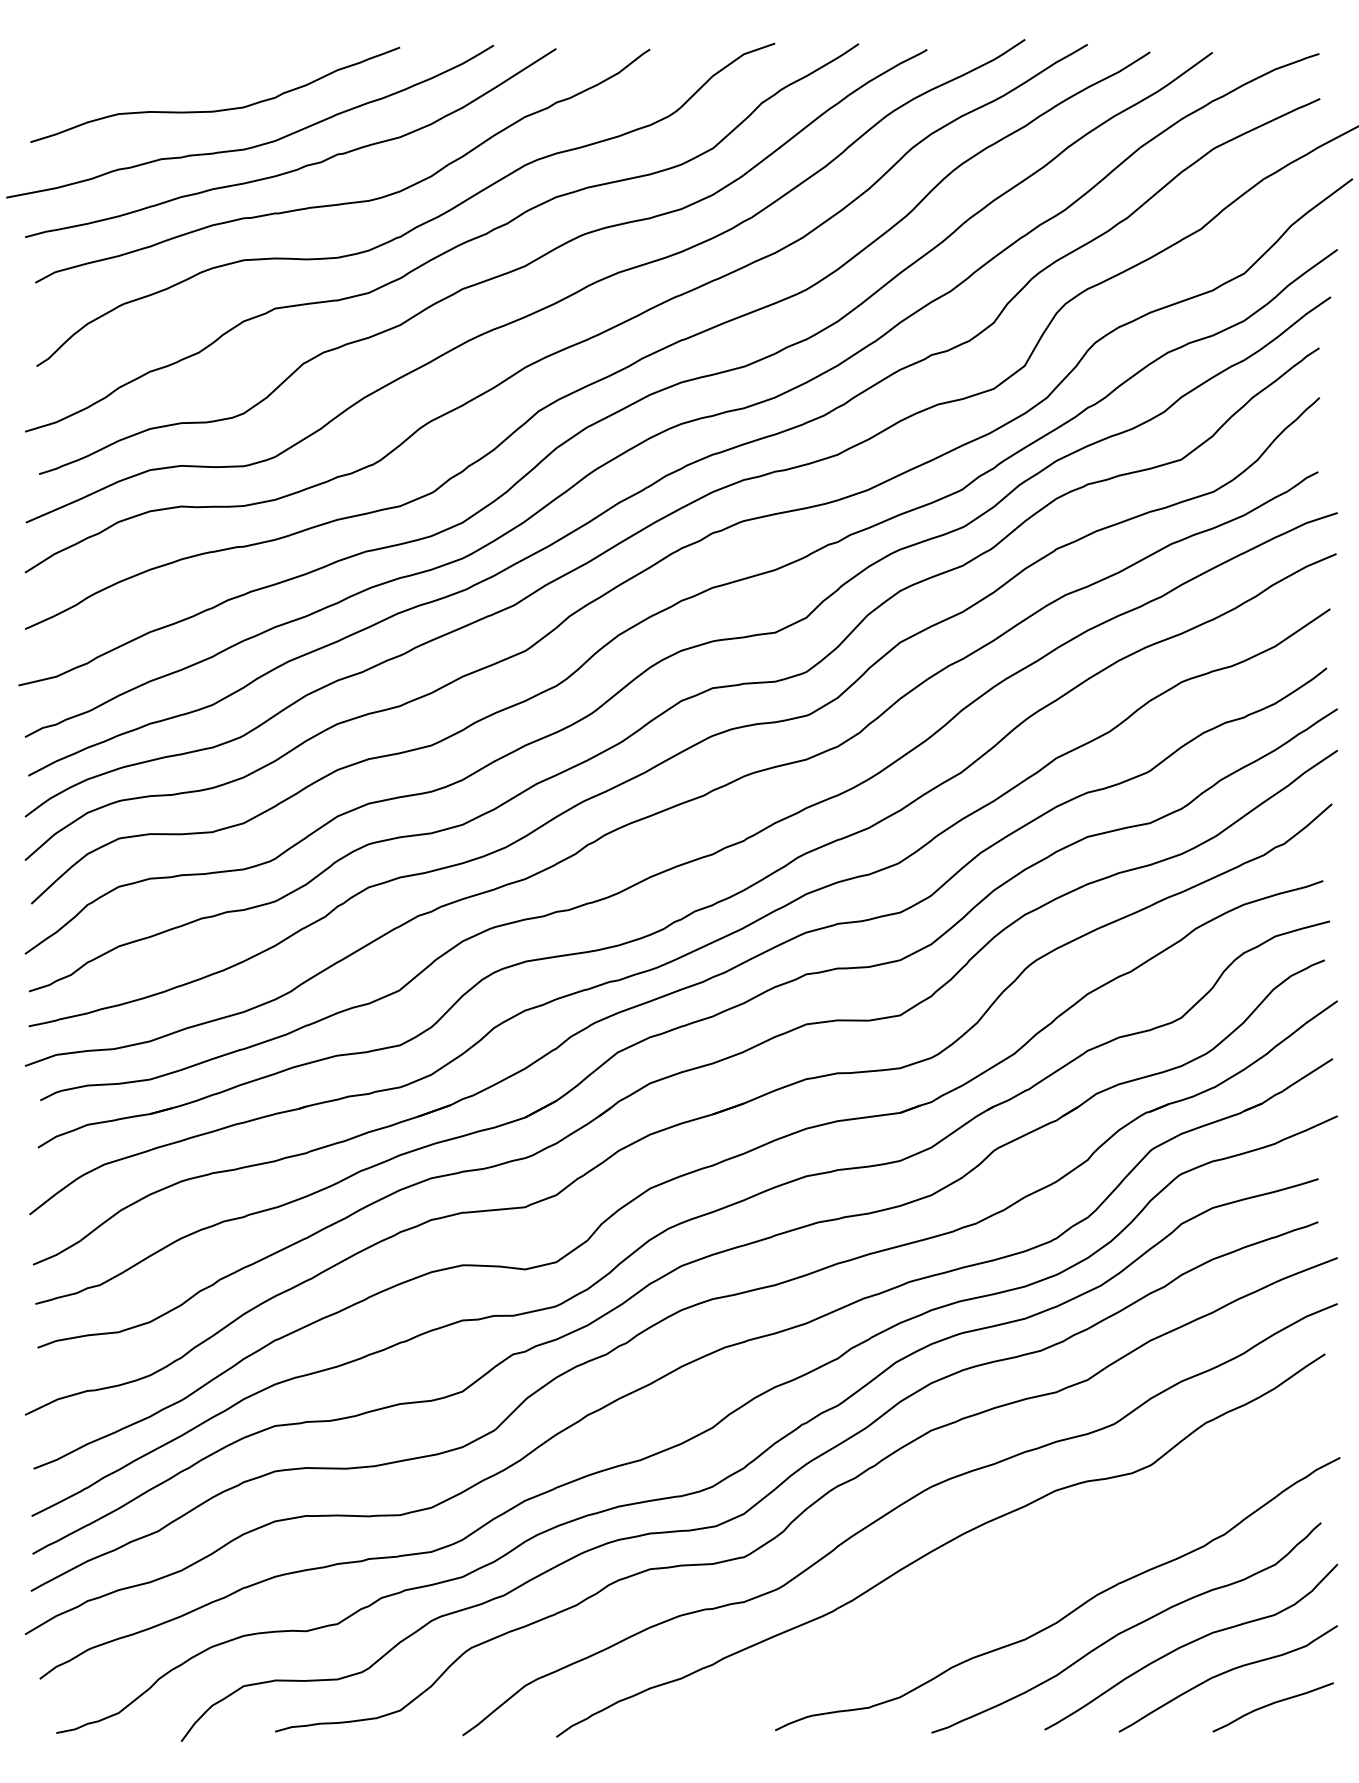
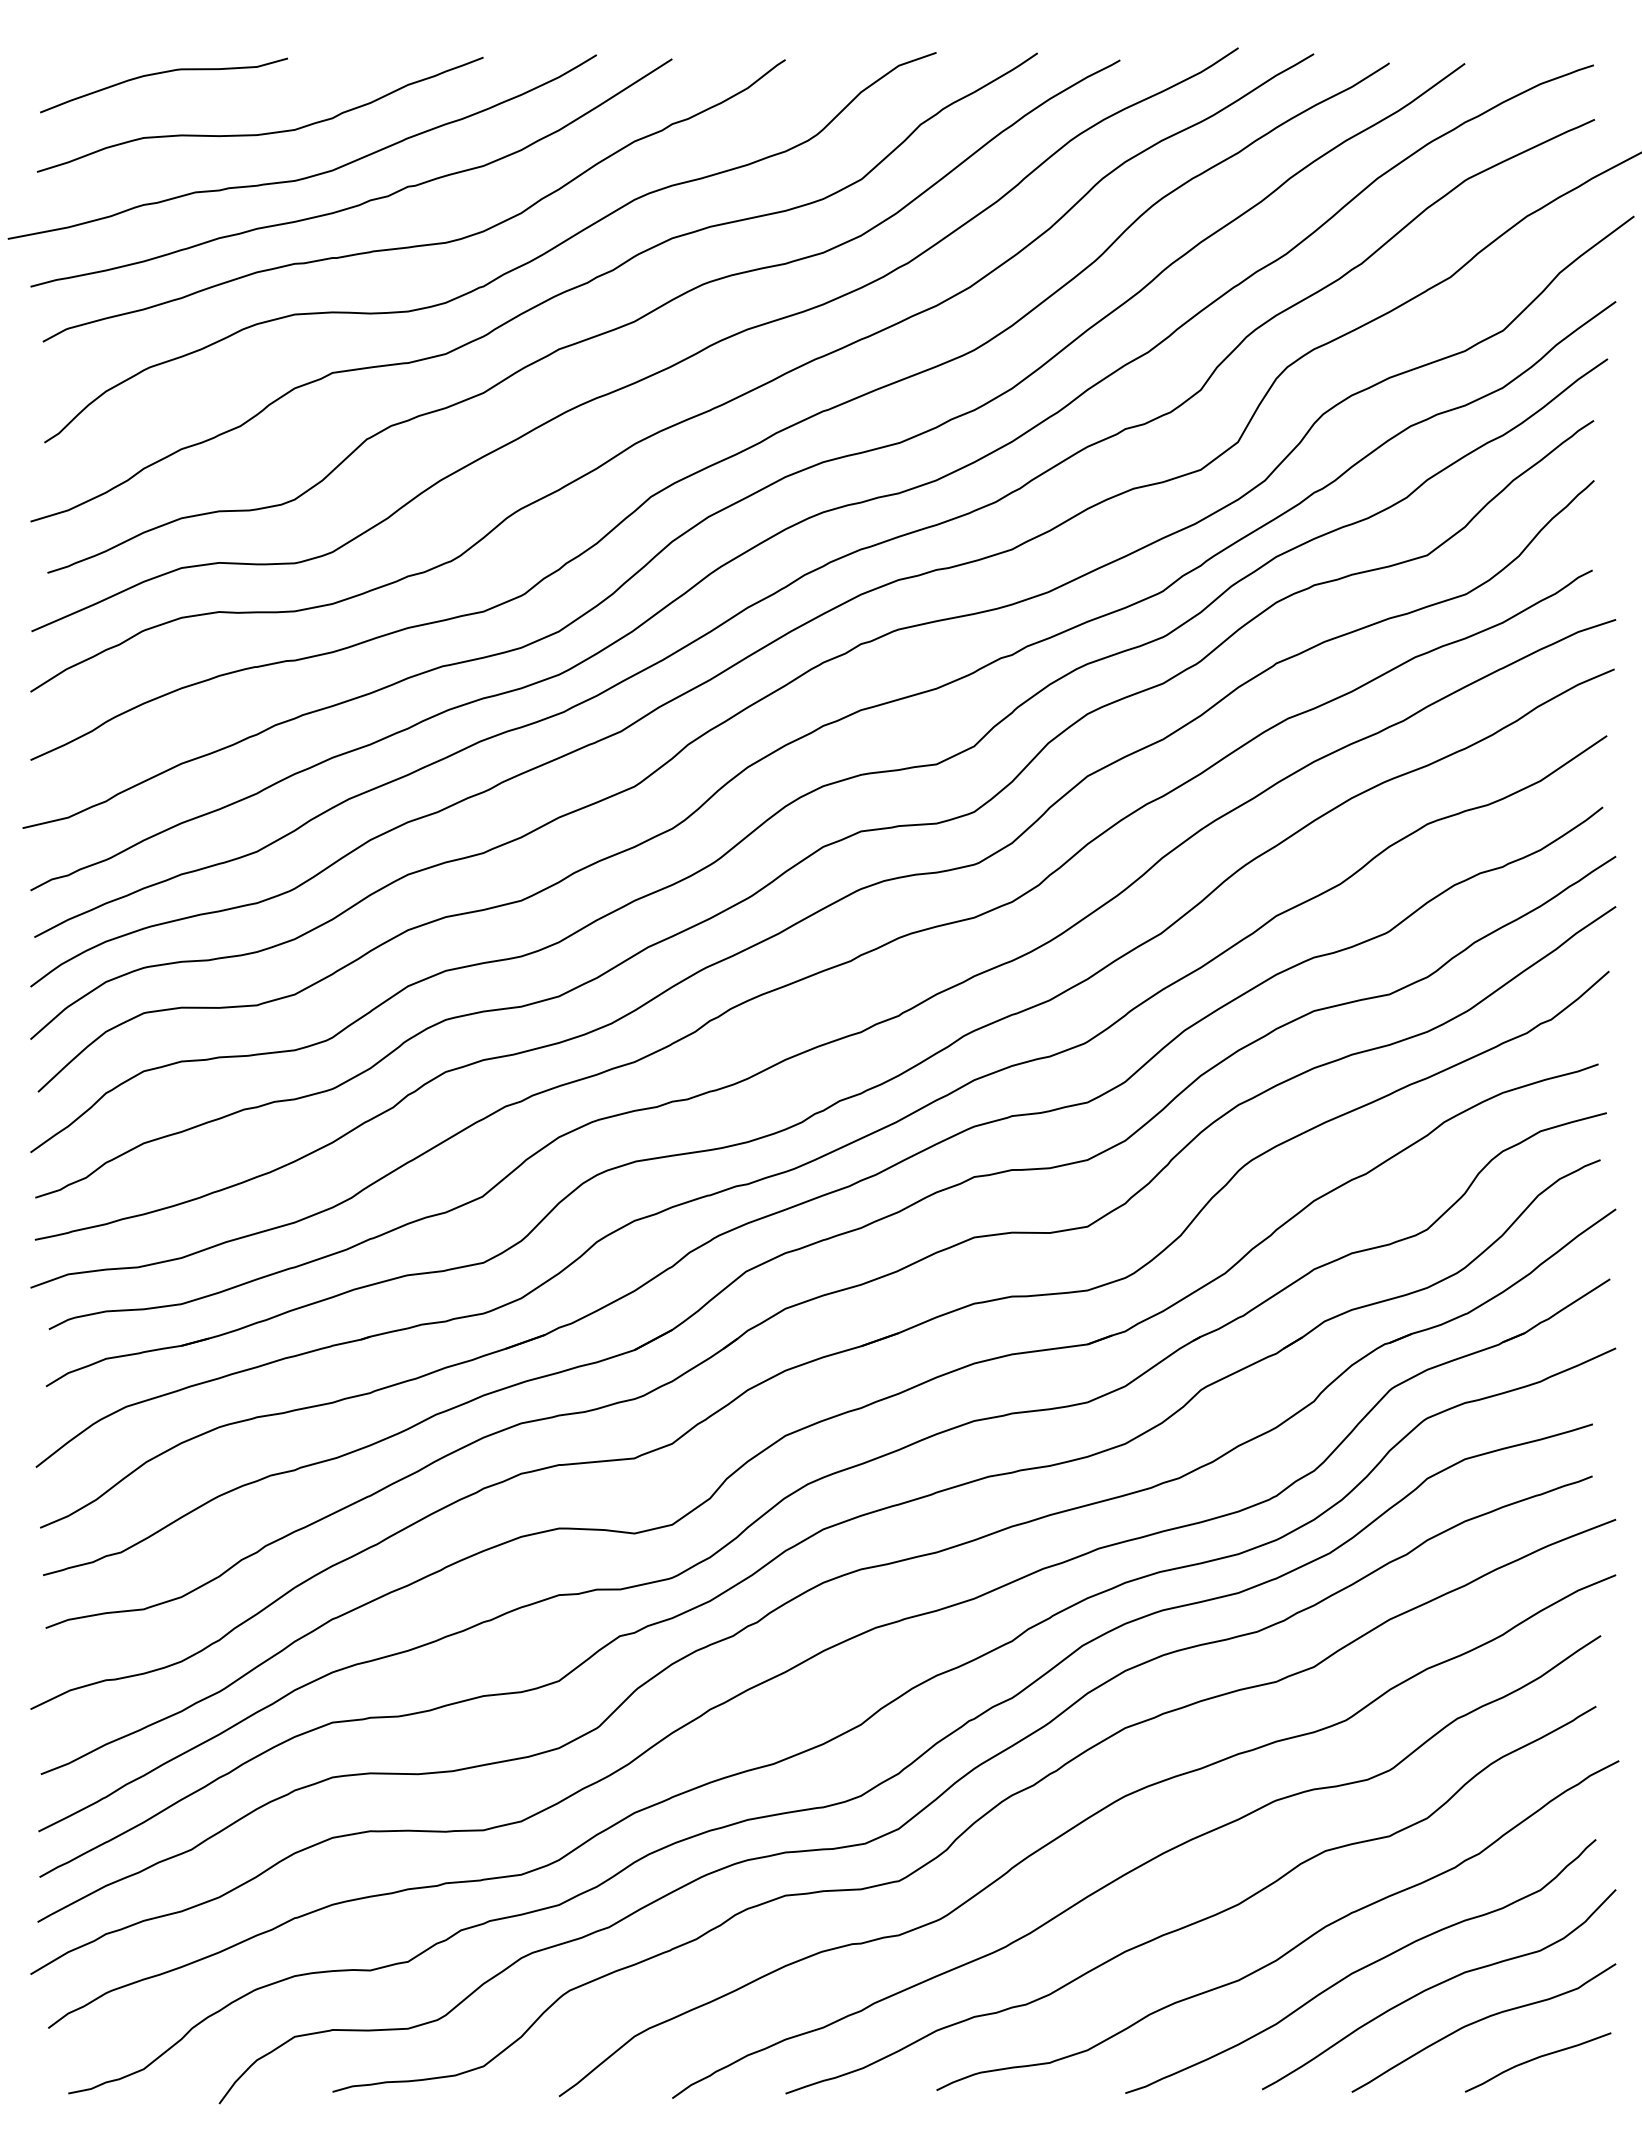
curve: (135, 60) -> (163, 73), added
curve: (993, 1589) -> (1200, 1919), added

